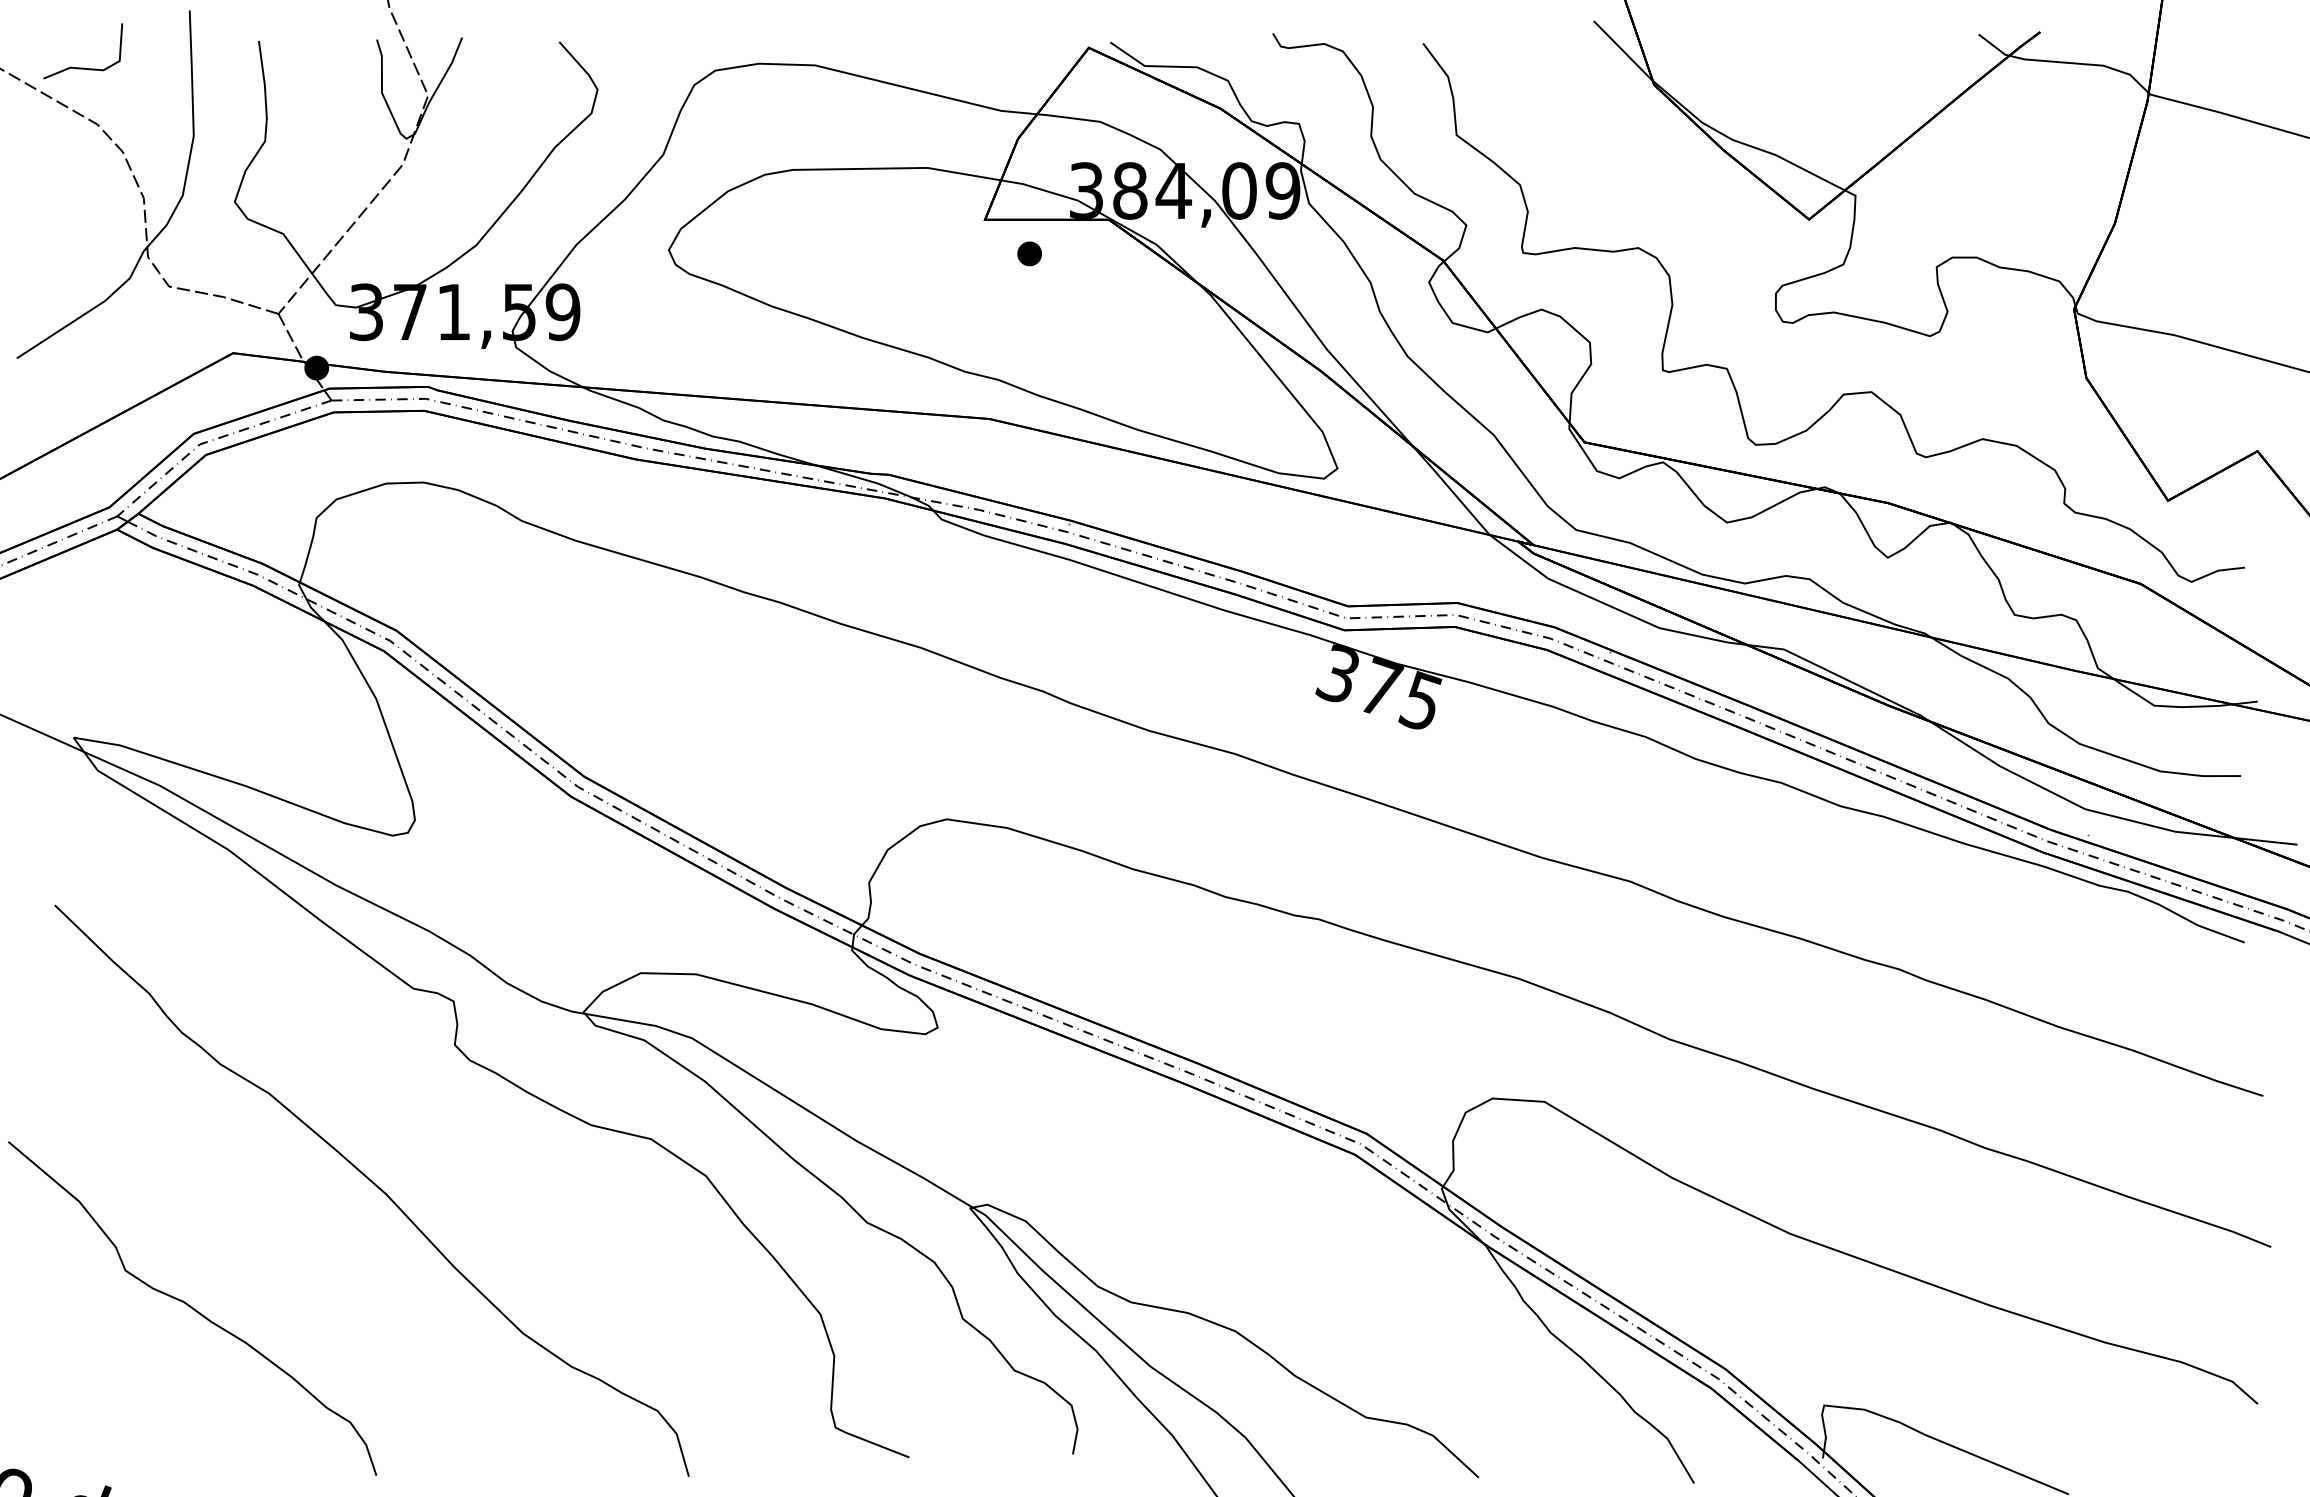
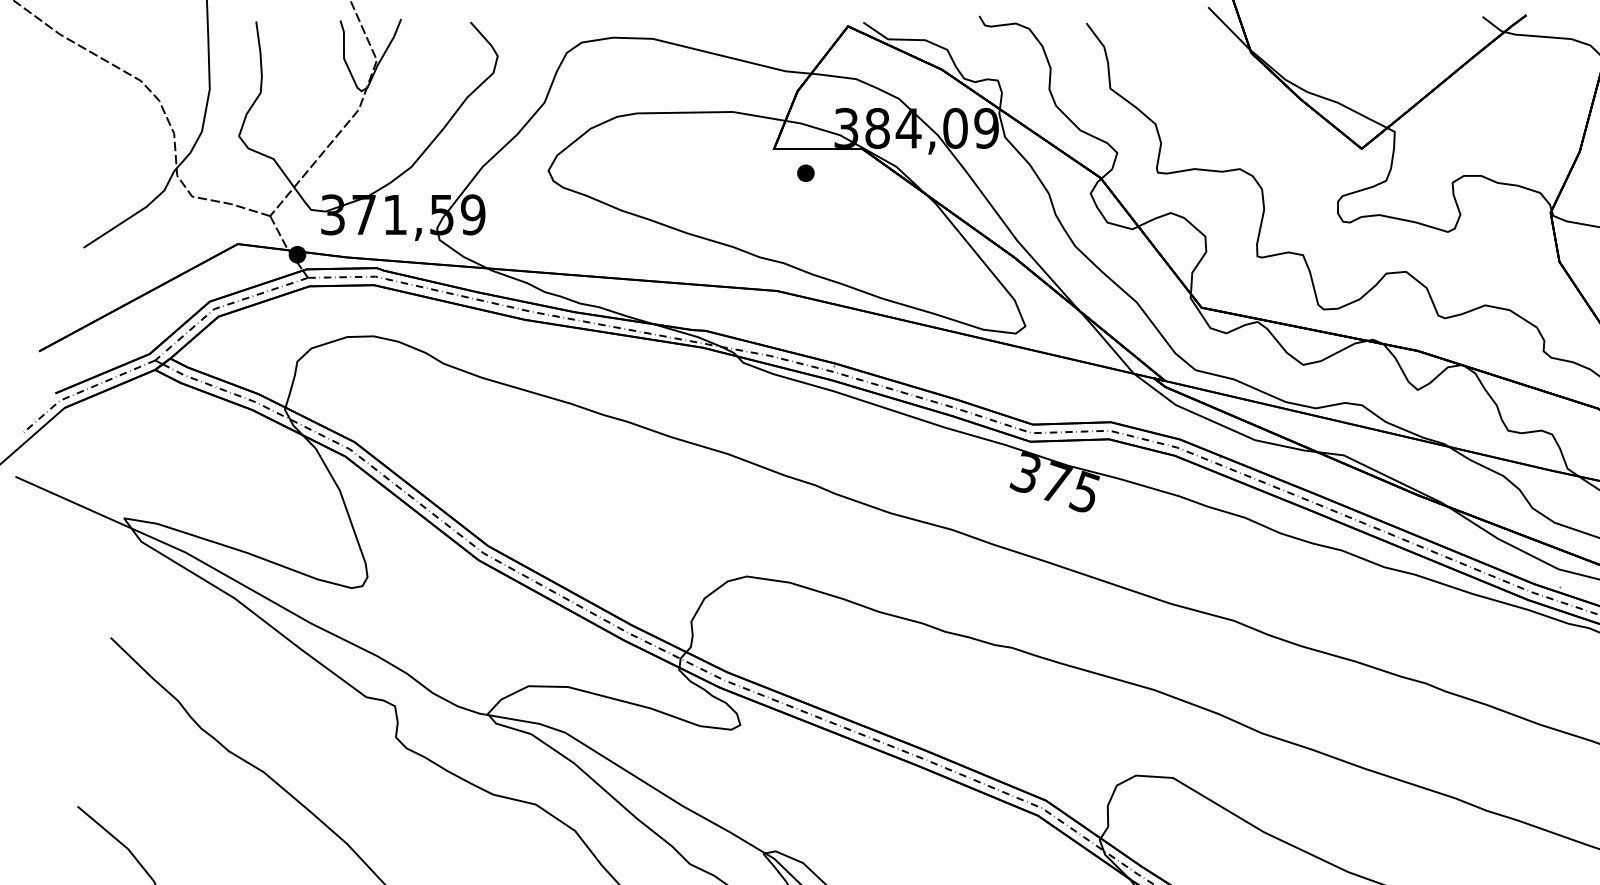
line: (83, 67) -> (131, 40), removed

